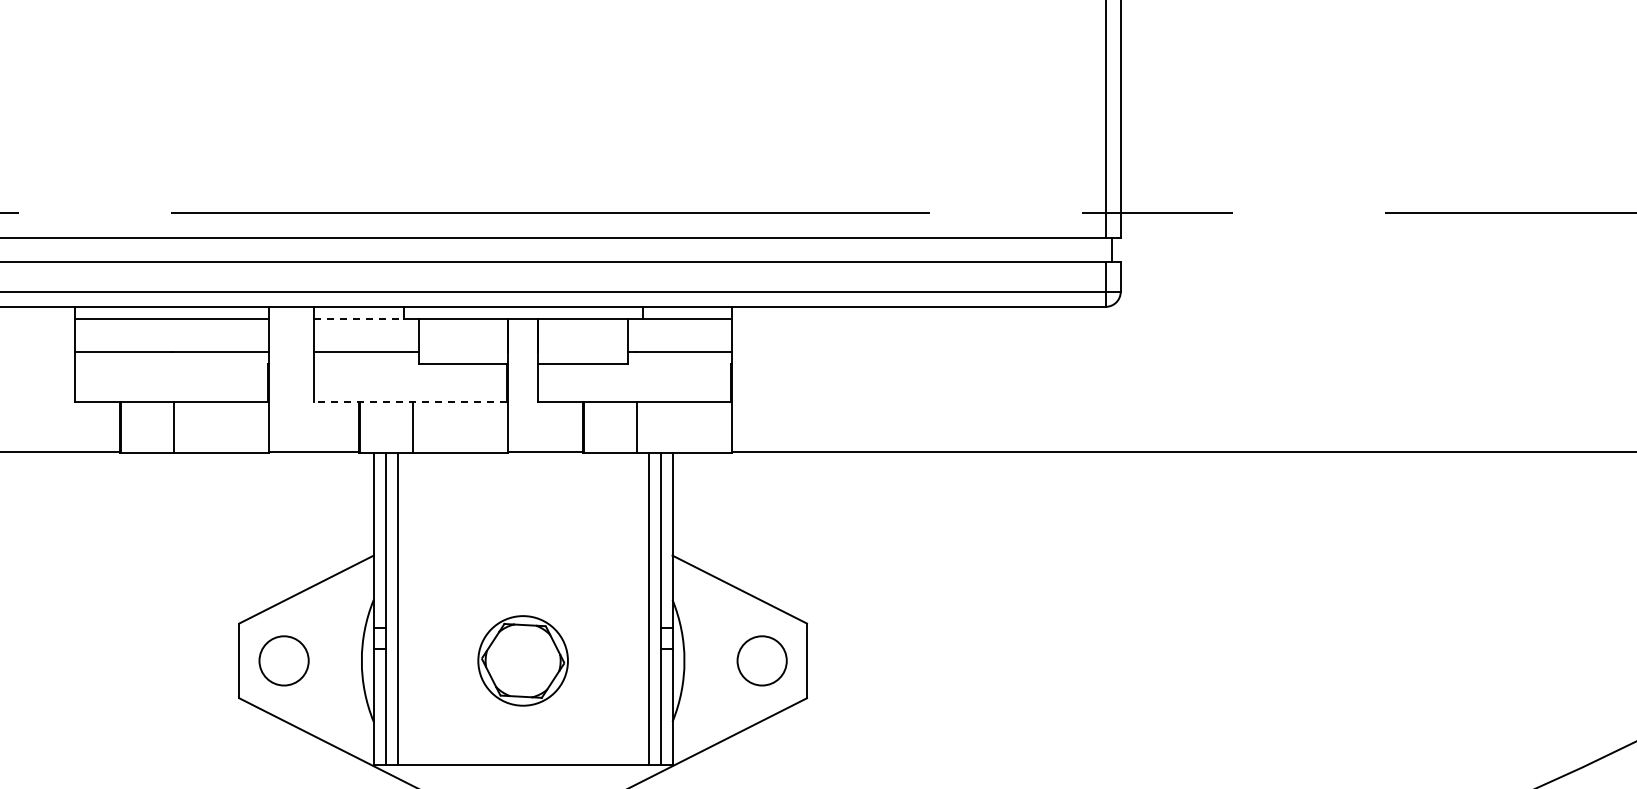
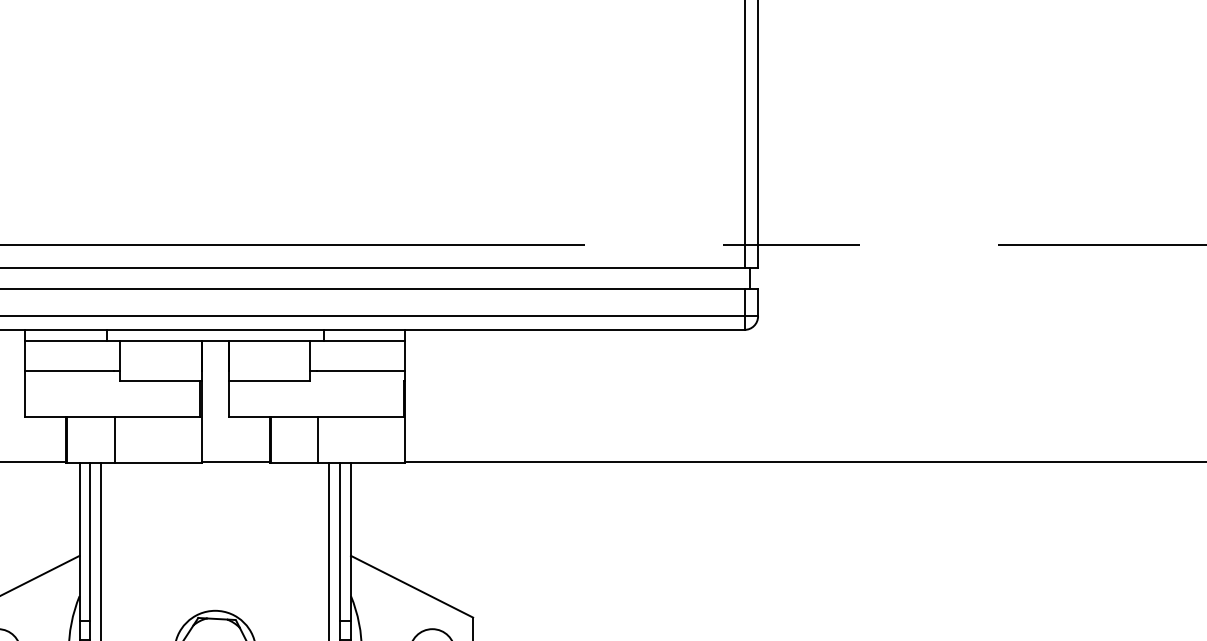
line: (358, 318) -> (65, 340), dashed -> solid
line: (409, 402) -> (112, 416), dashed -> solid

